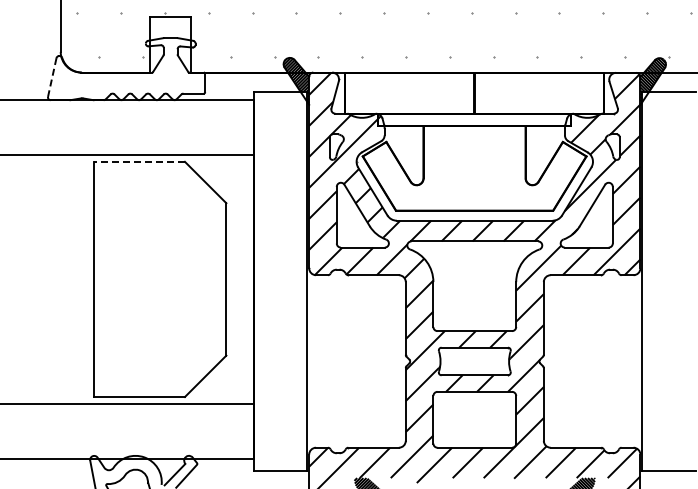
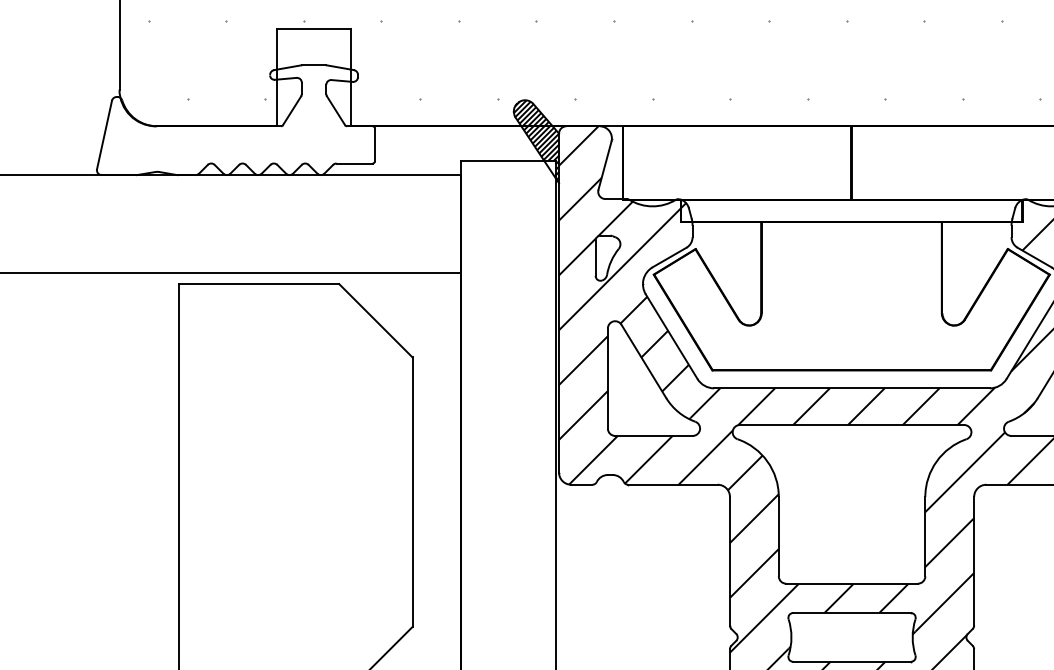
line: (52, 77) -> (104, 134), dashed -> solid
line: (139, 161) -> (258, 283), dashed -> solid

